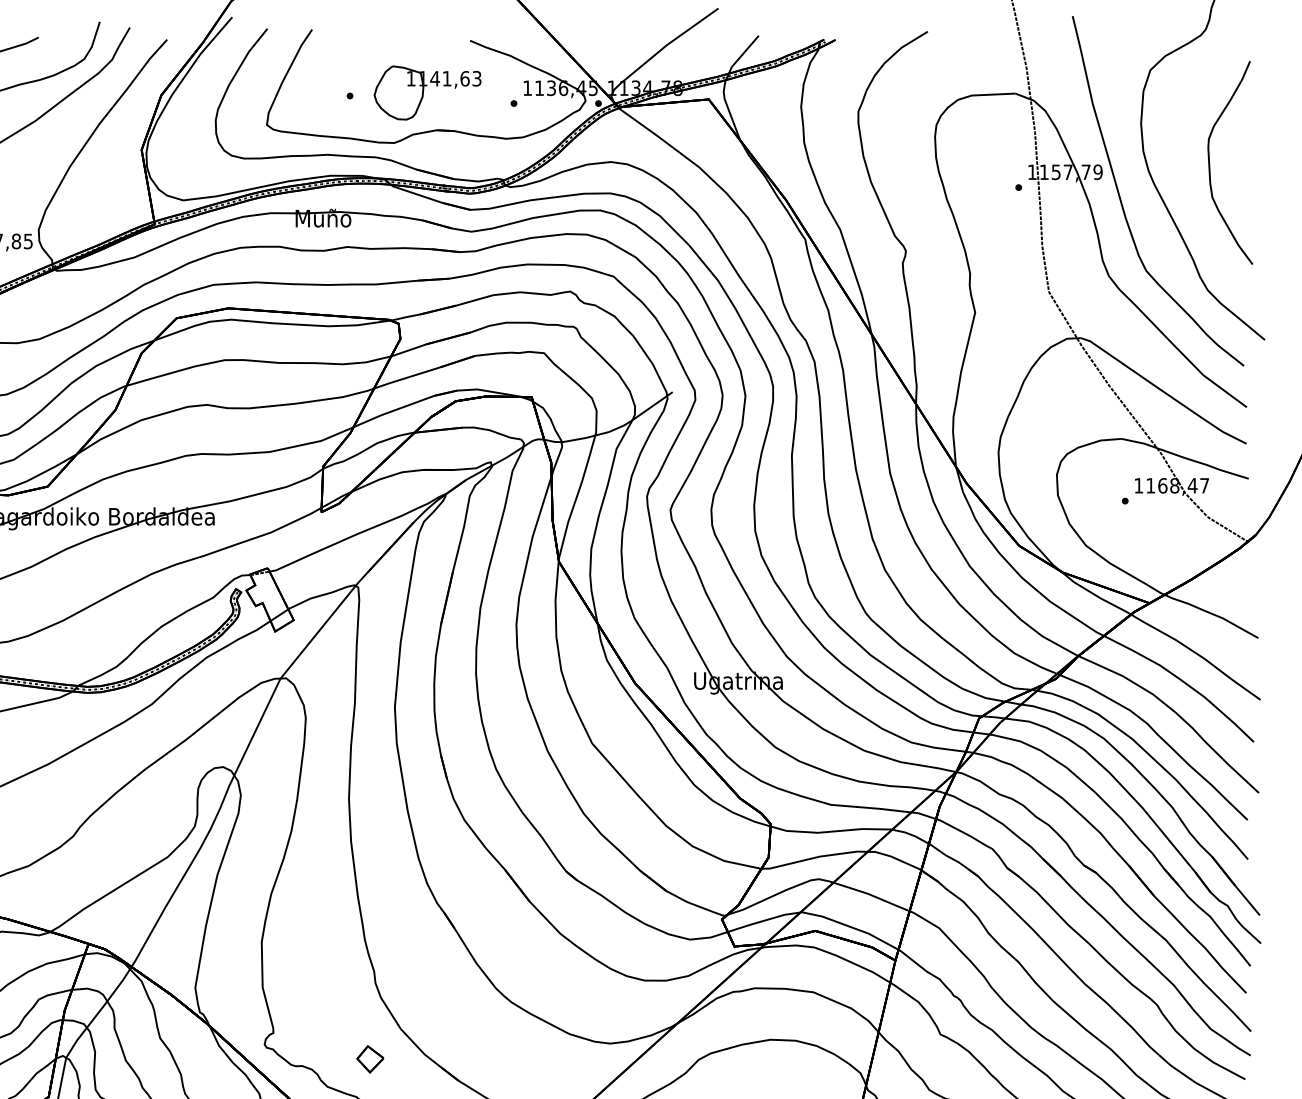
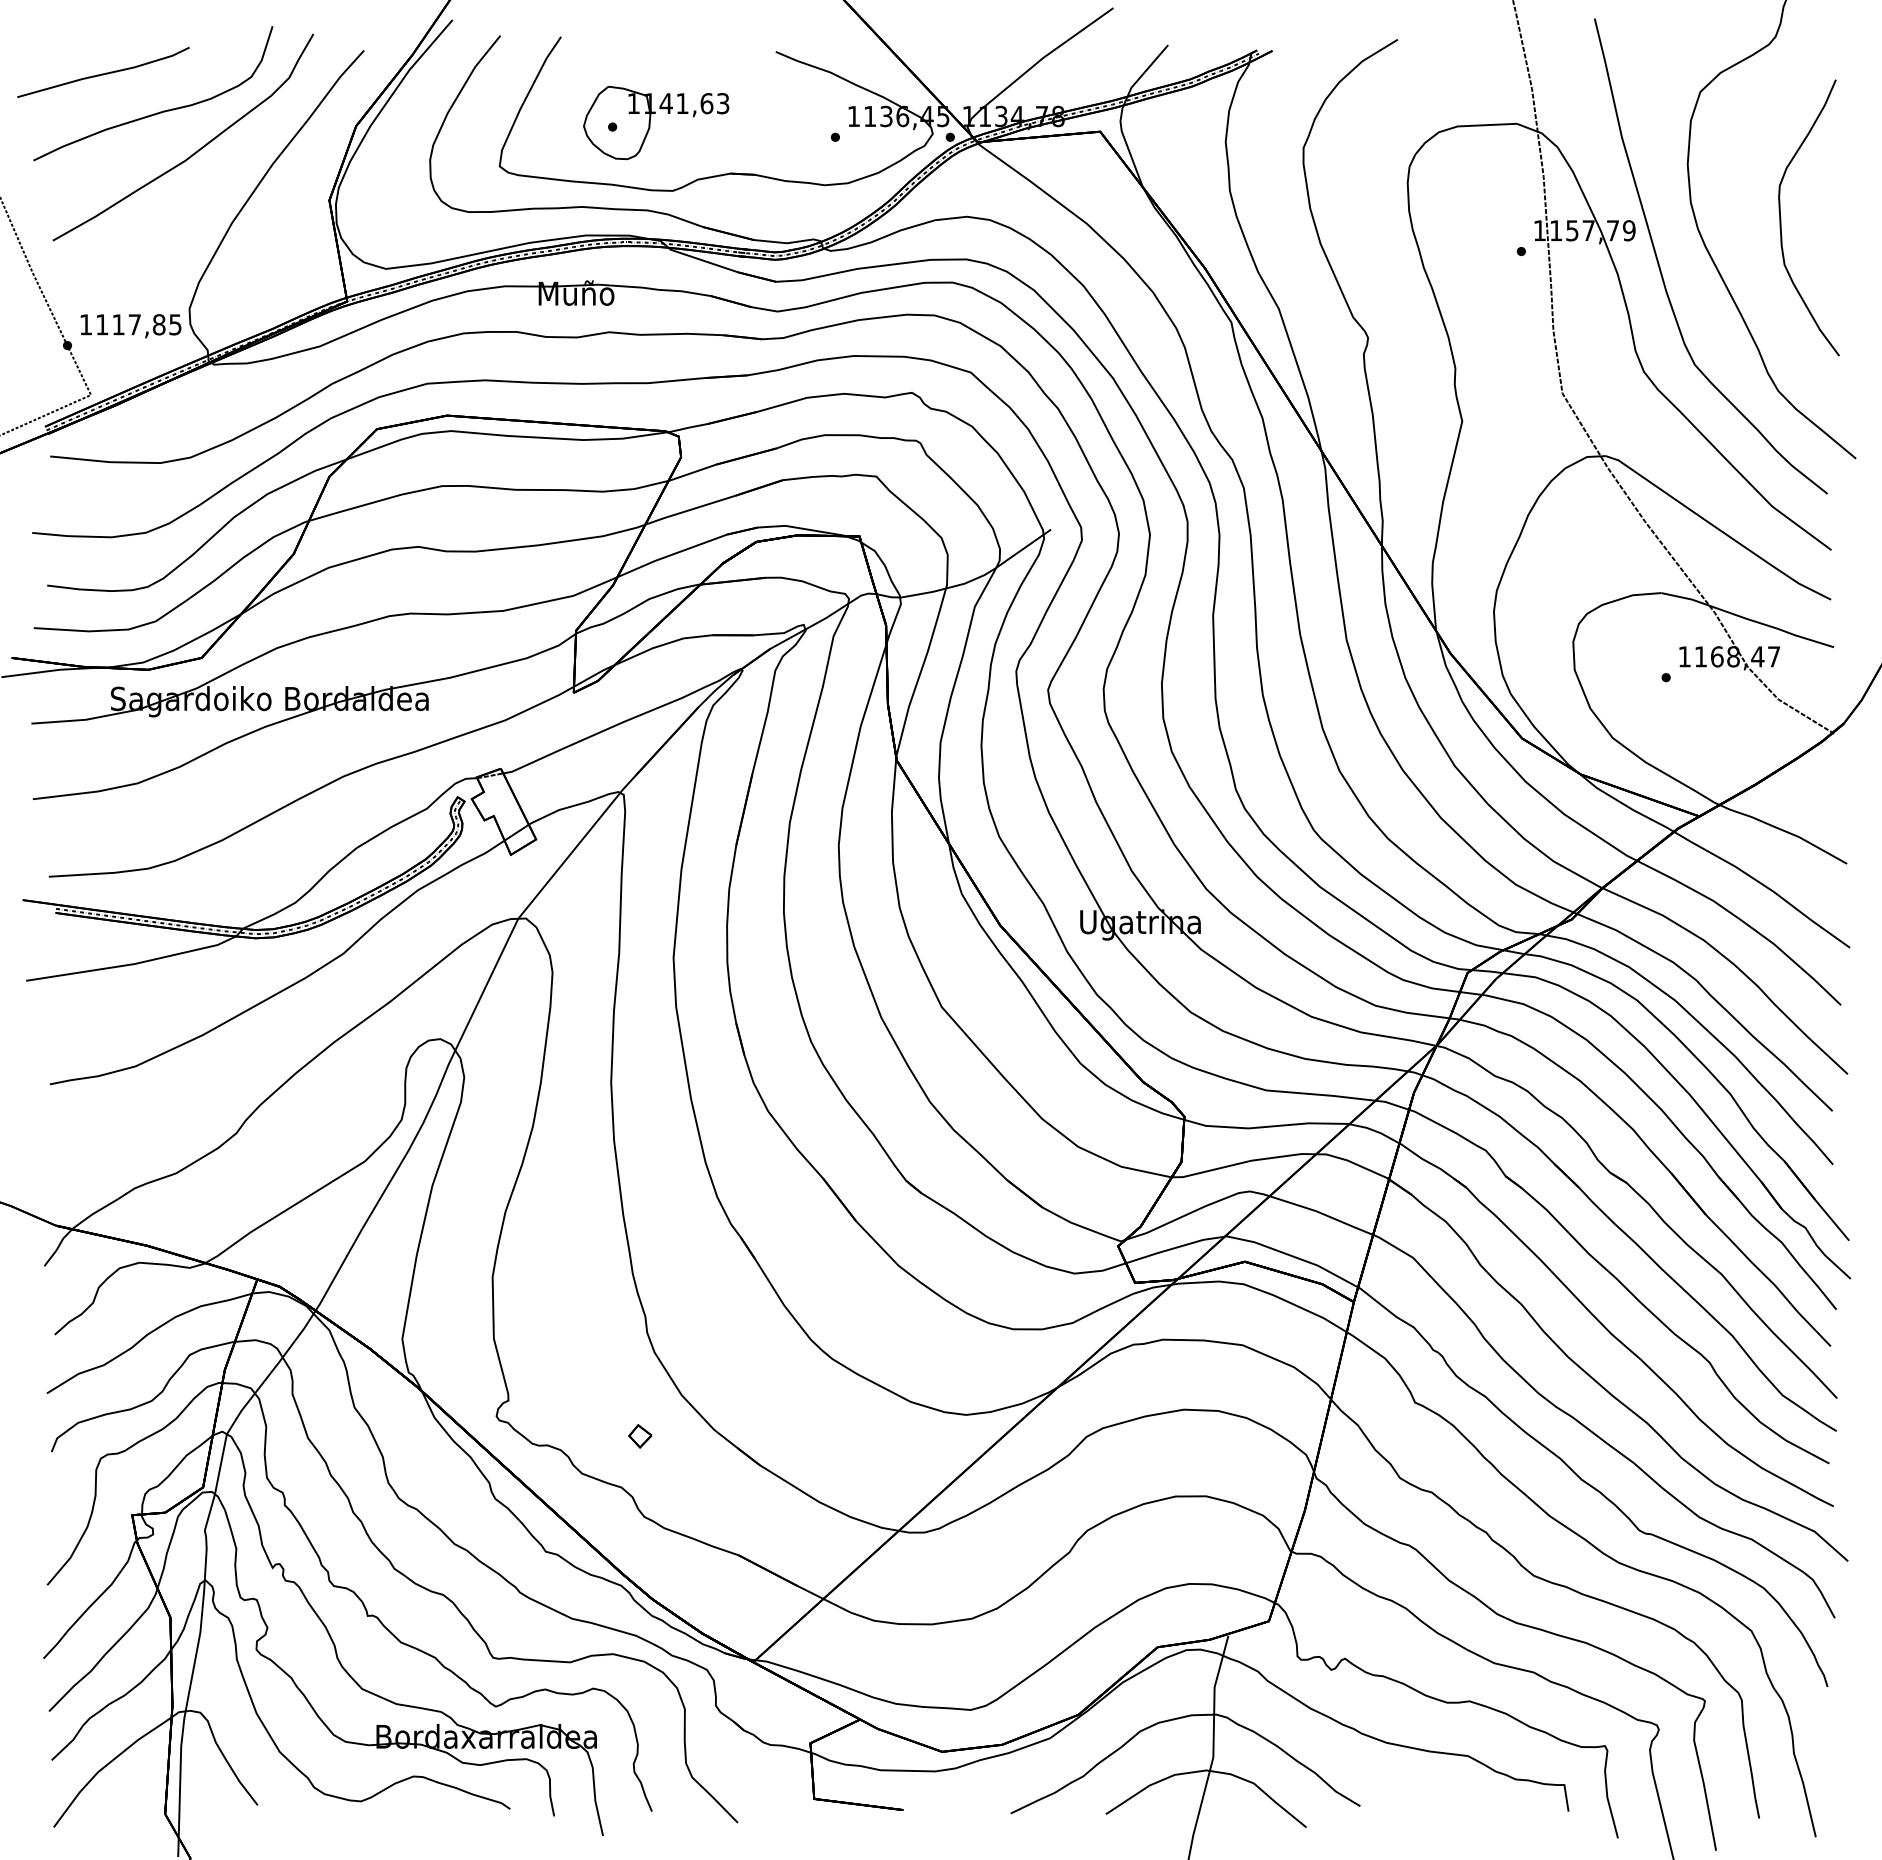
part: (427, 92) -> (656, 122), moved
part: (370, 1059) -> (640, 1436), size x0.62

